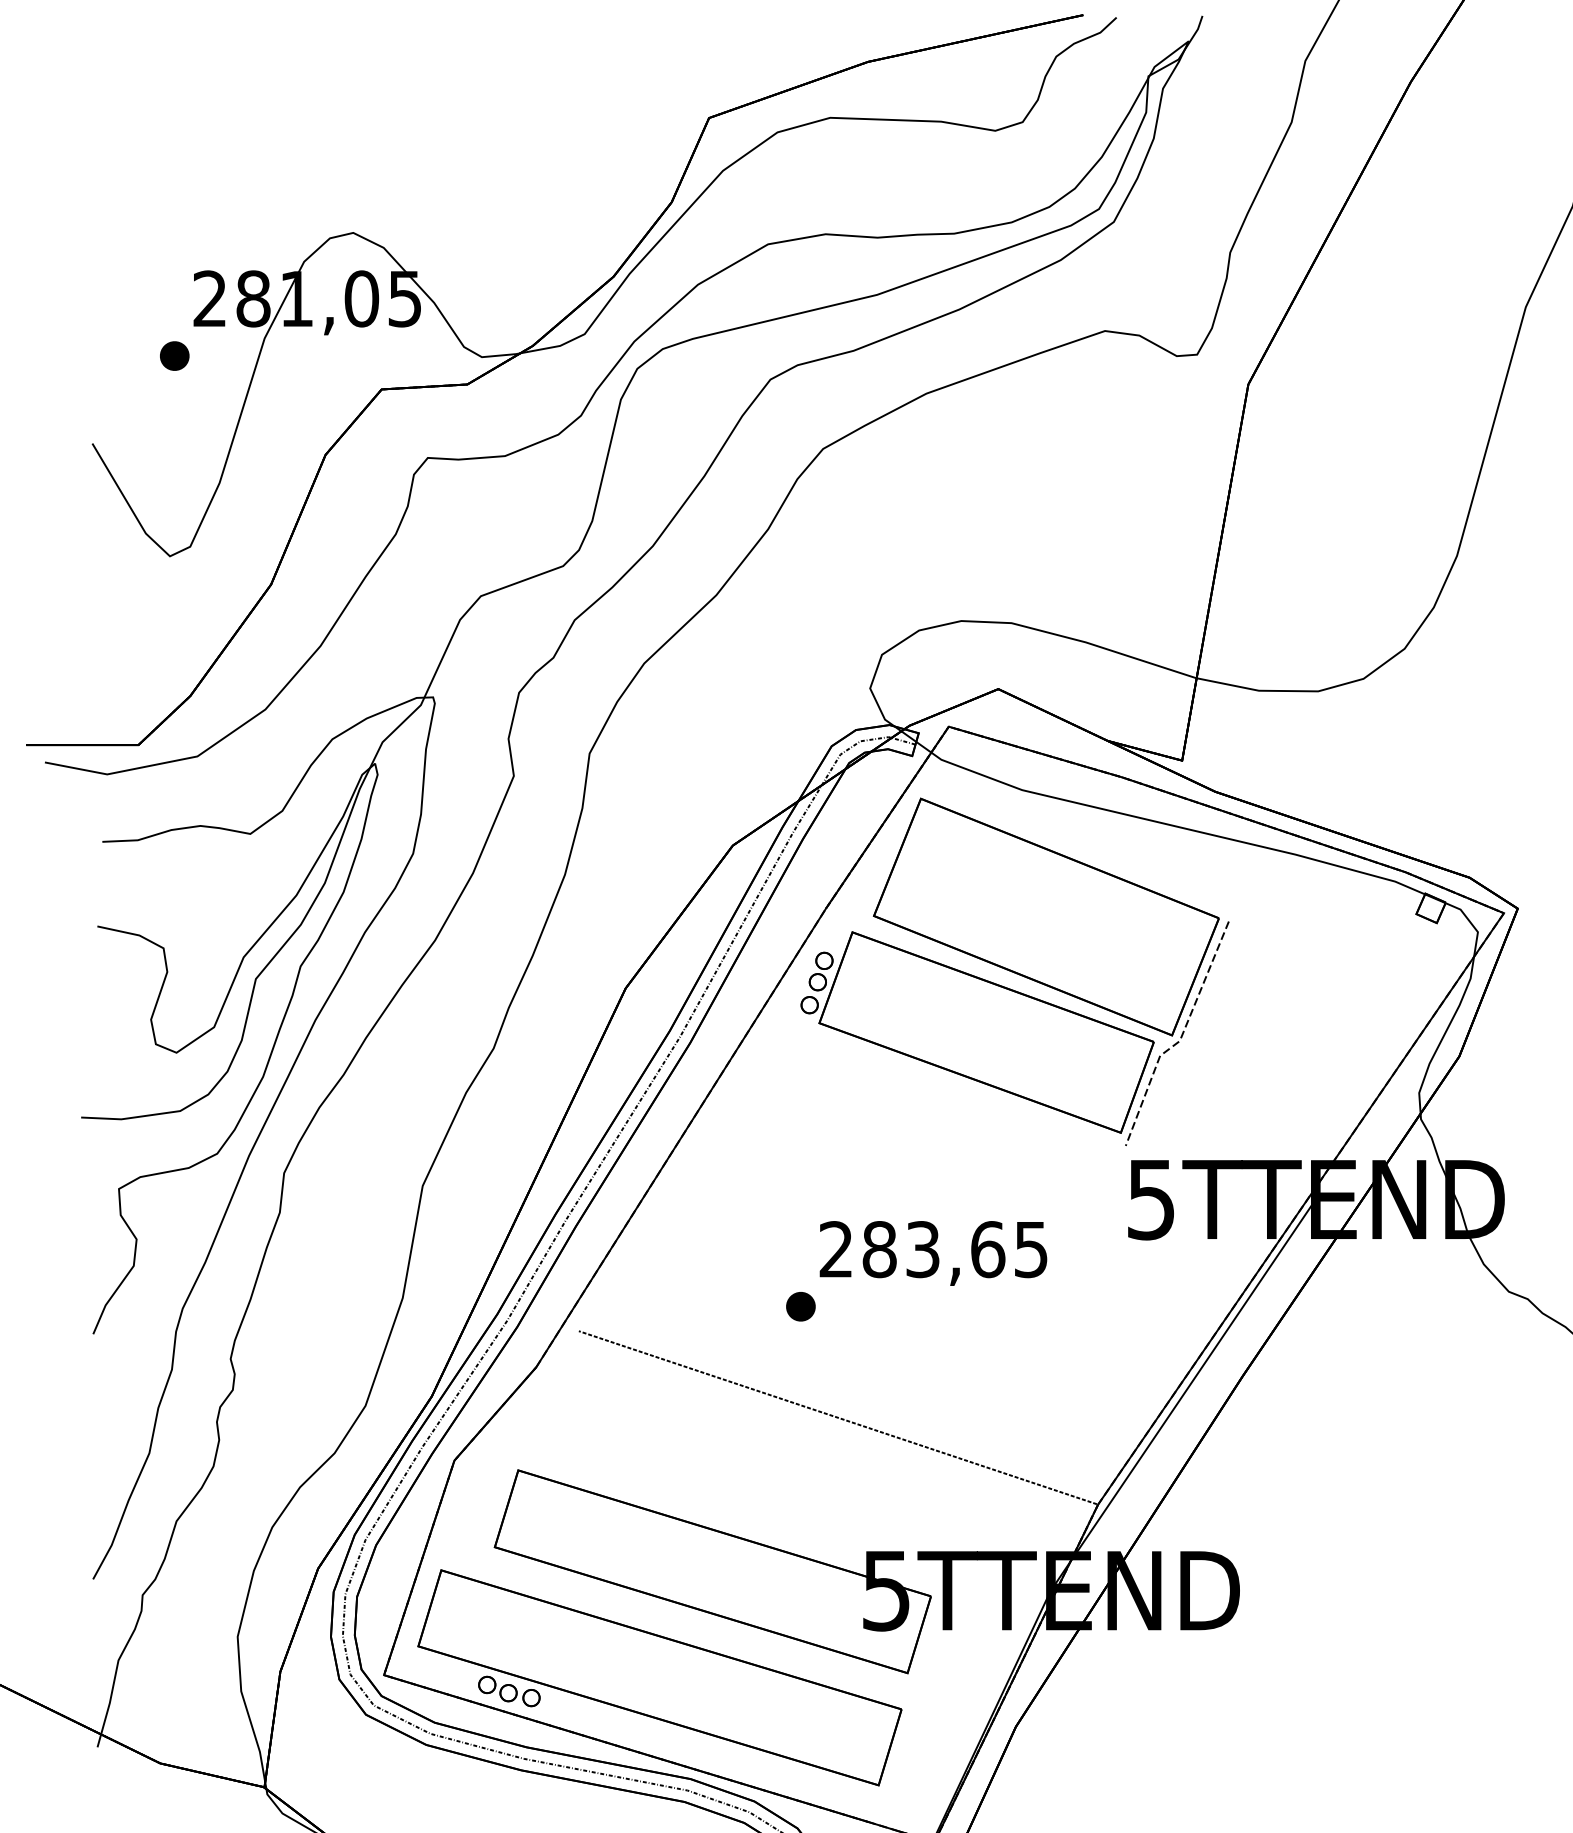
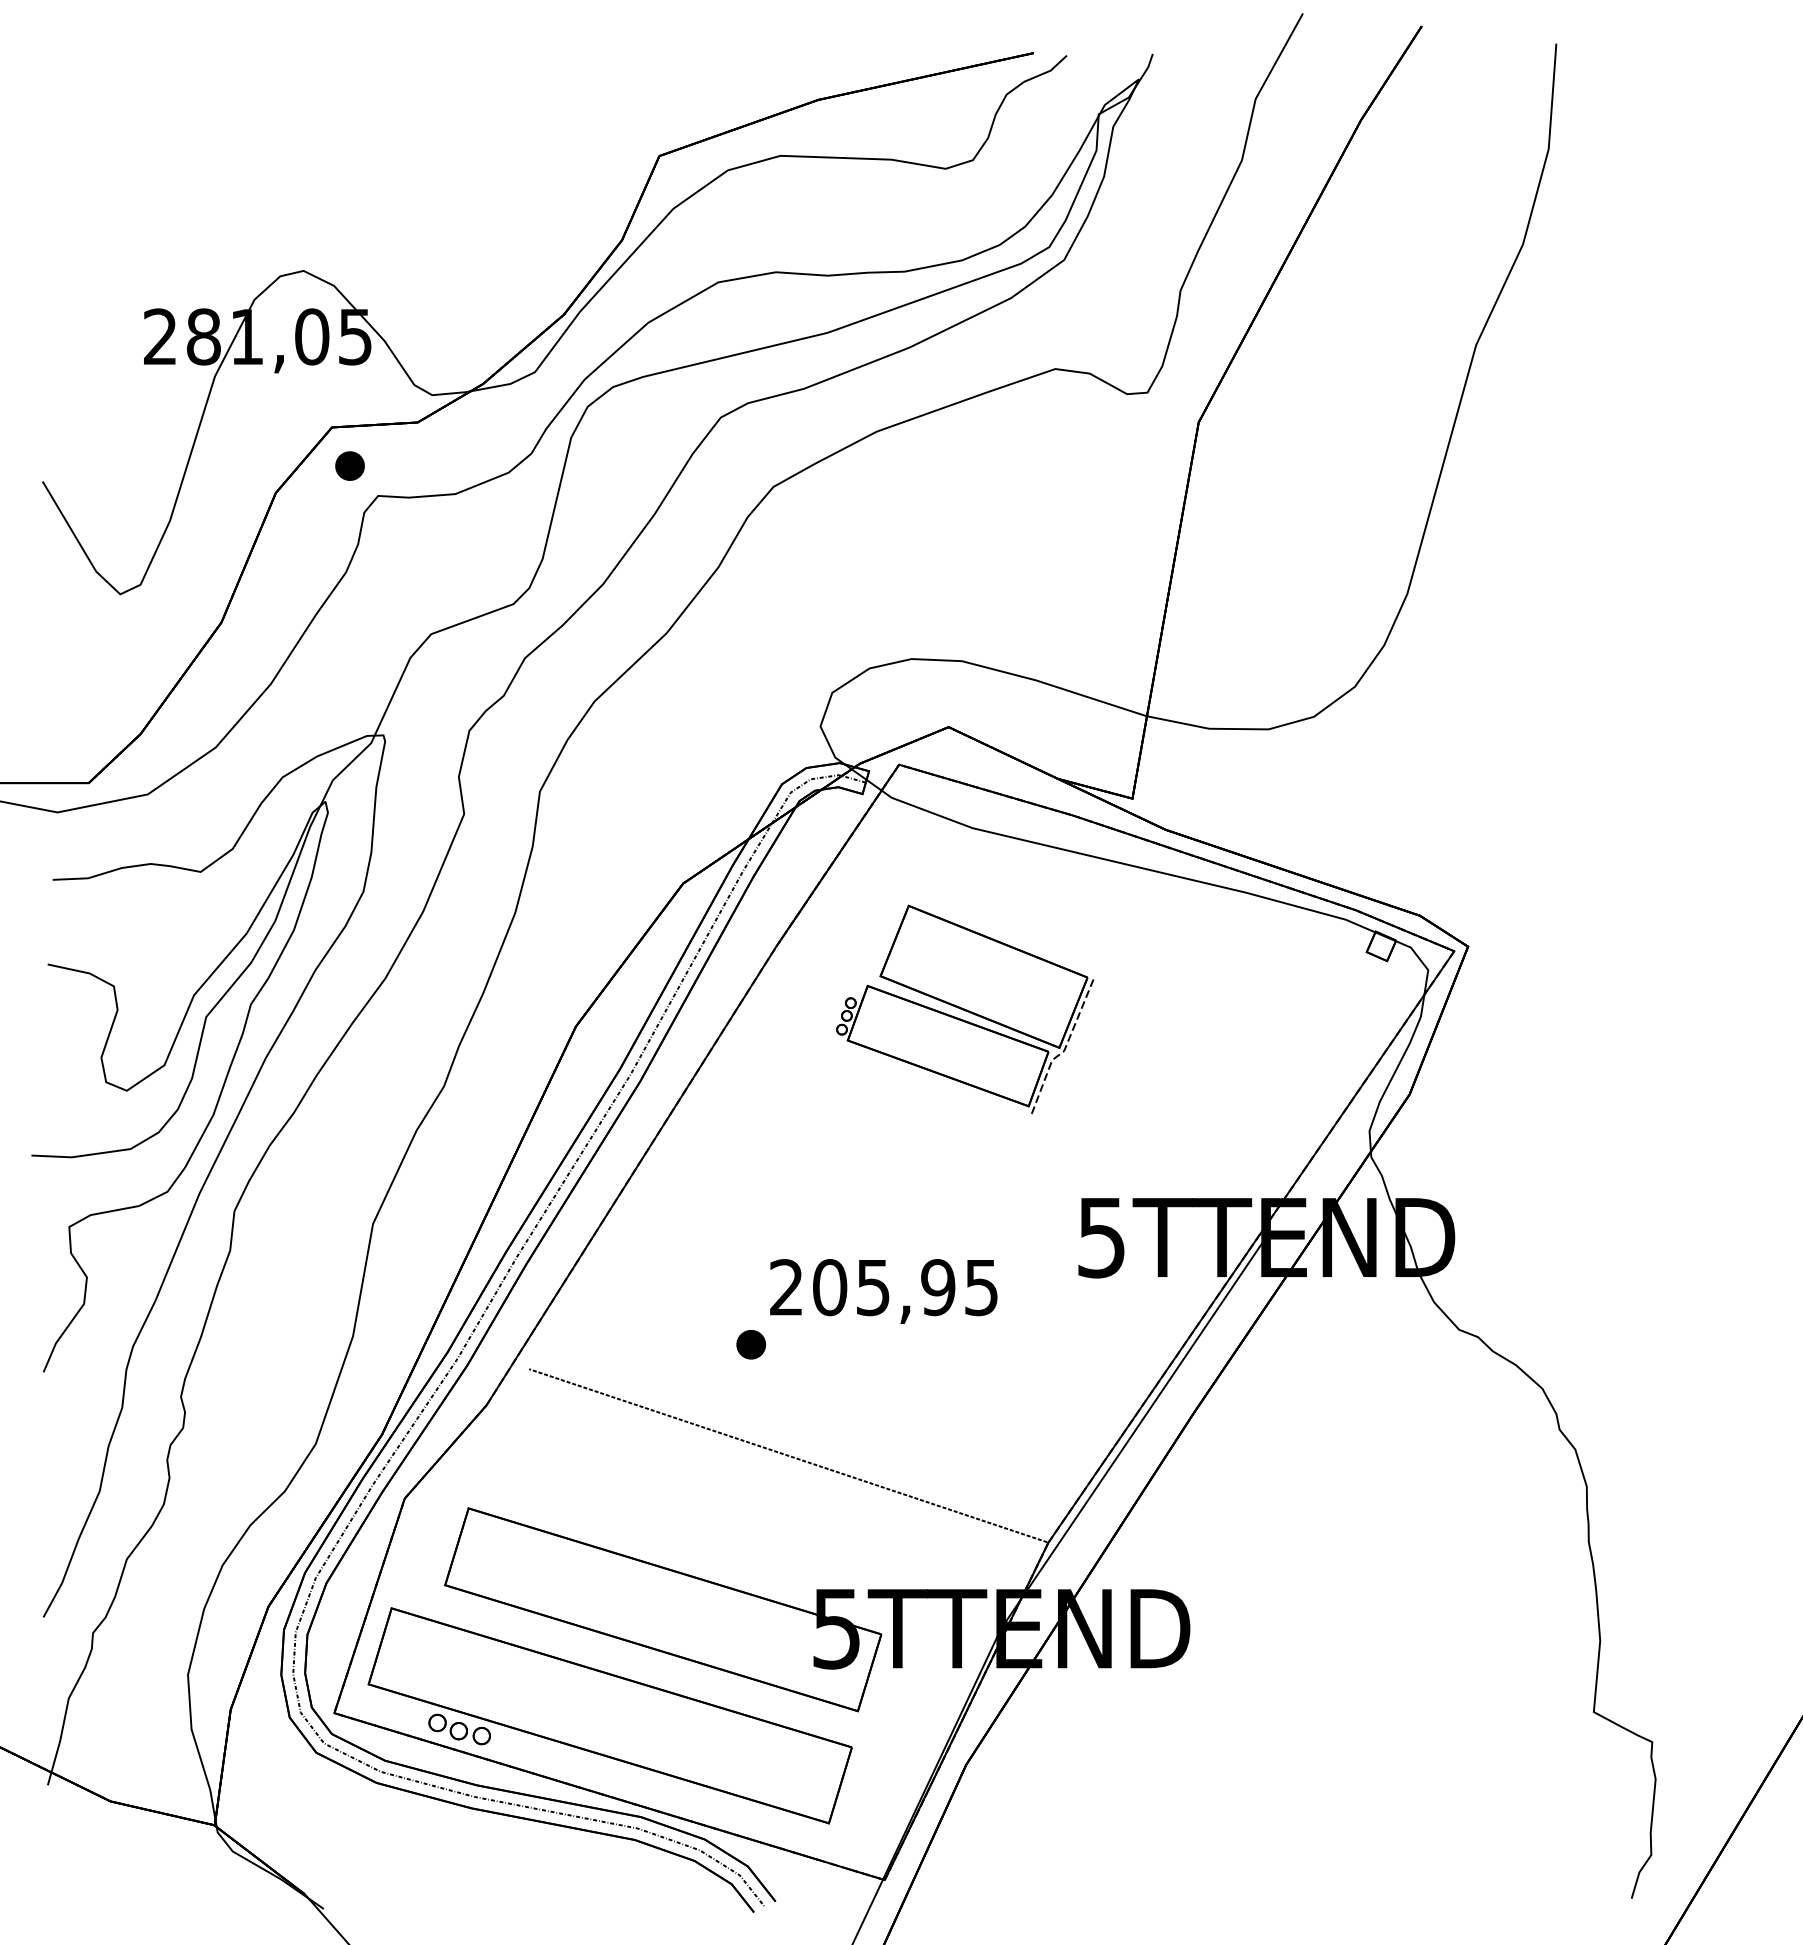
part: (174, 355) -> (349, 465), moved
part: (1014, 971) -> (964, 1009), size x0.6
text: (934, 1249) -> (884, 1287), 283,65 -> 205,95

